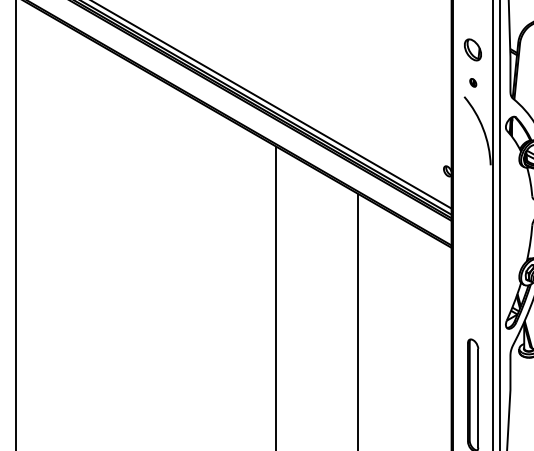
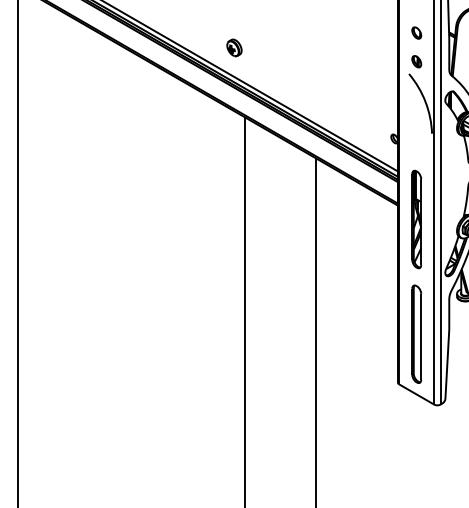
part: (472, 49) -> (416, 32), size x0.62
part: (264, 66) -> (234, 47), added
part: (472, 82) -> (416, 61), size x1.67
part: (472, 263) -> (416, 219), added

